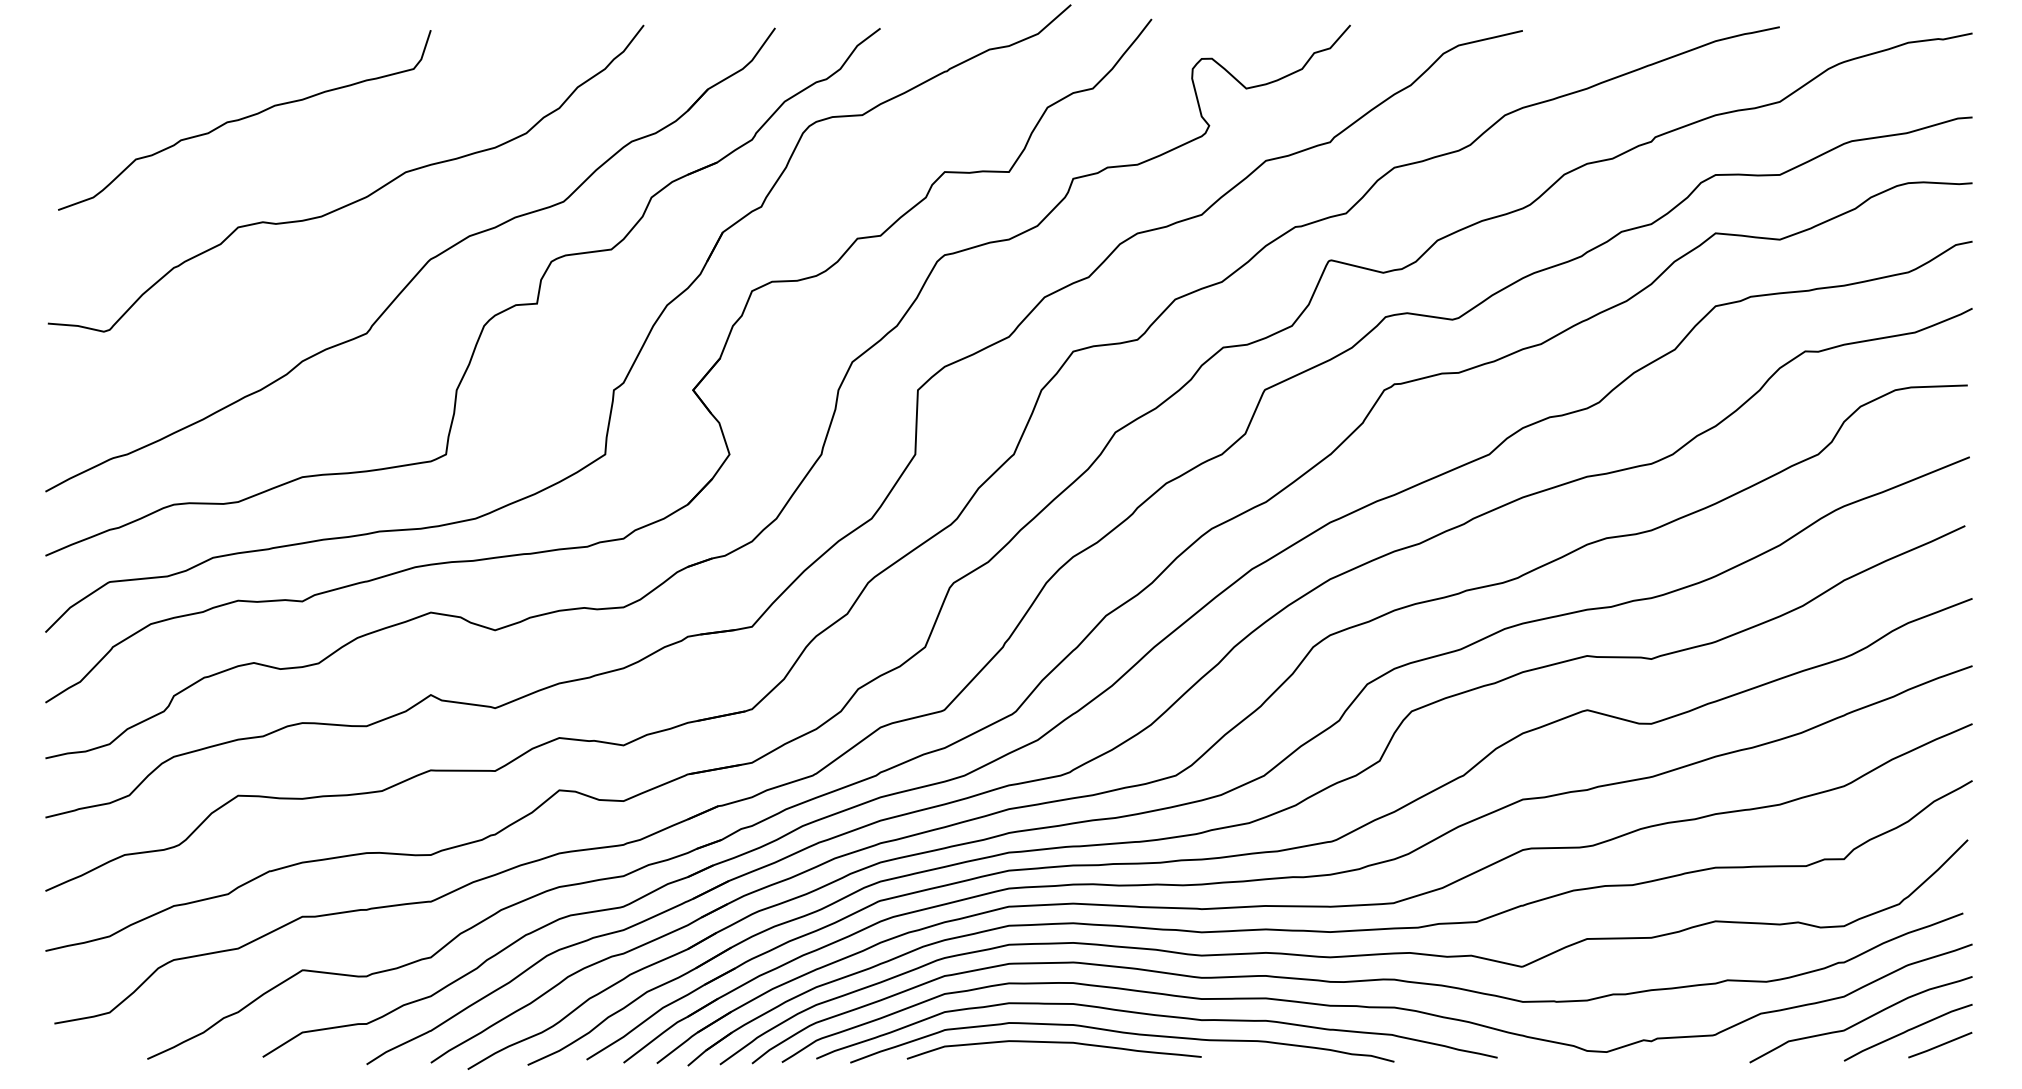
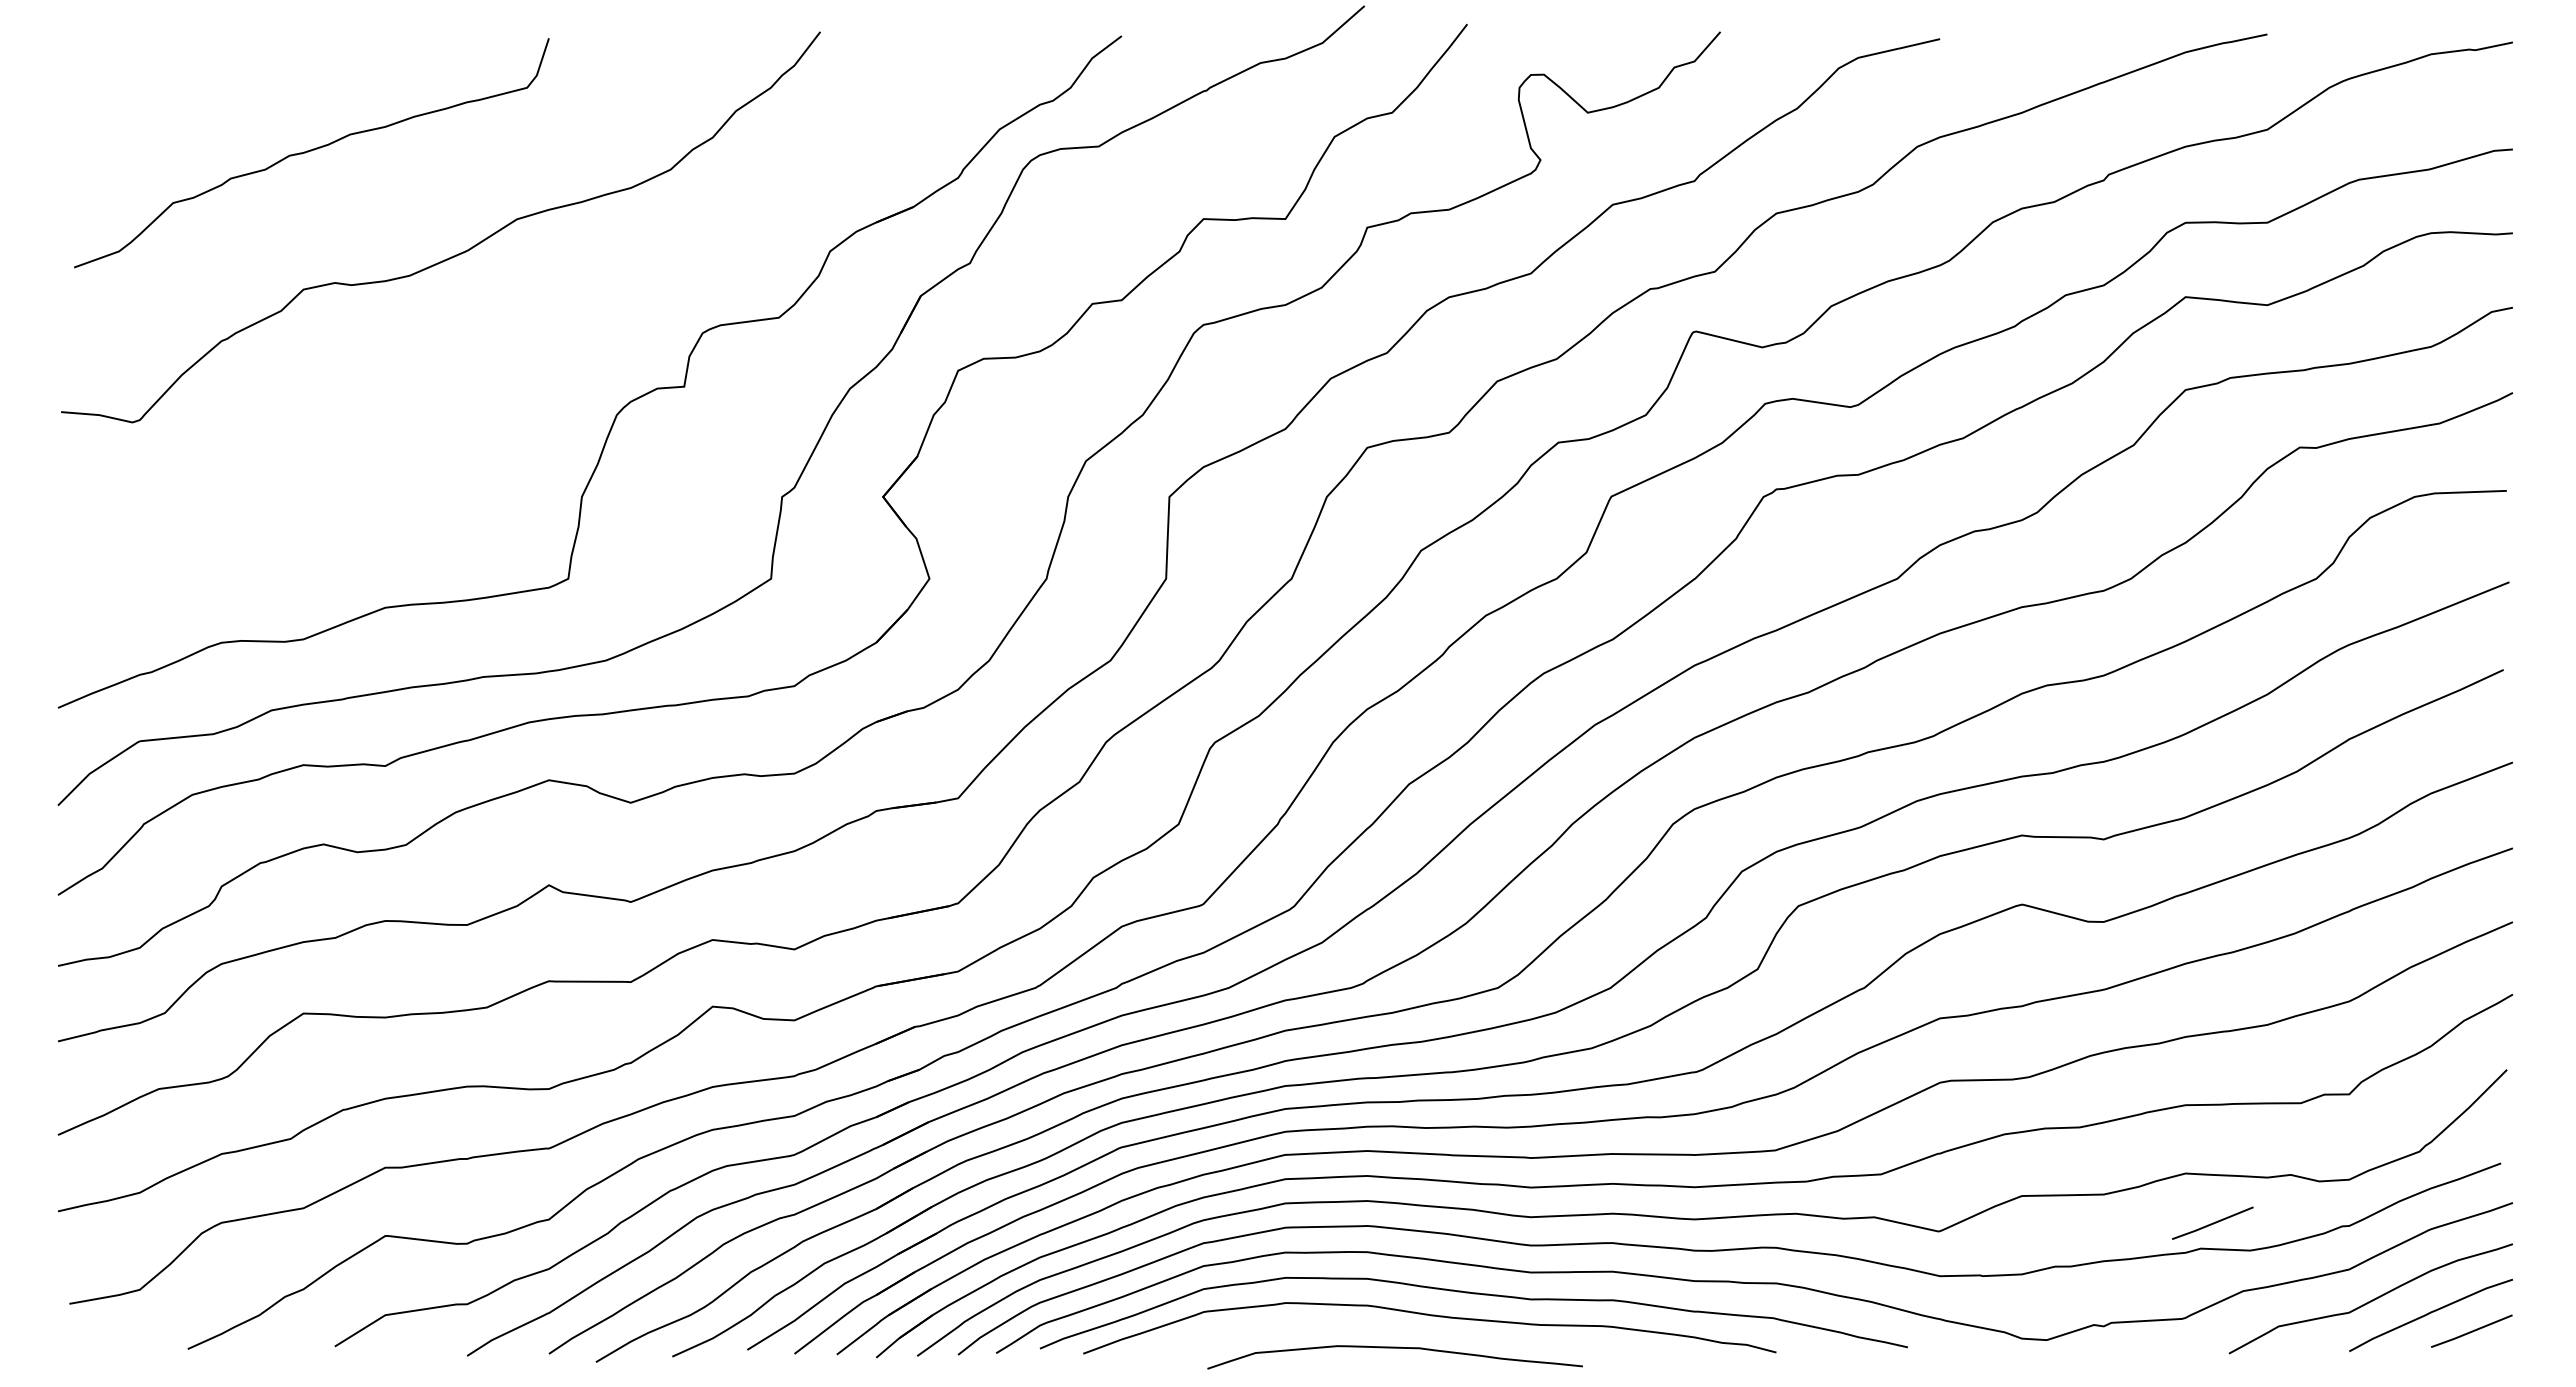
part: (421, 268) -> (536, 341), removed
line: (1736, 959) -> (2212, 1222), added
curve: (1053, 1042) -> (1394, 1348), moved

